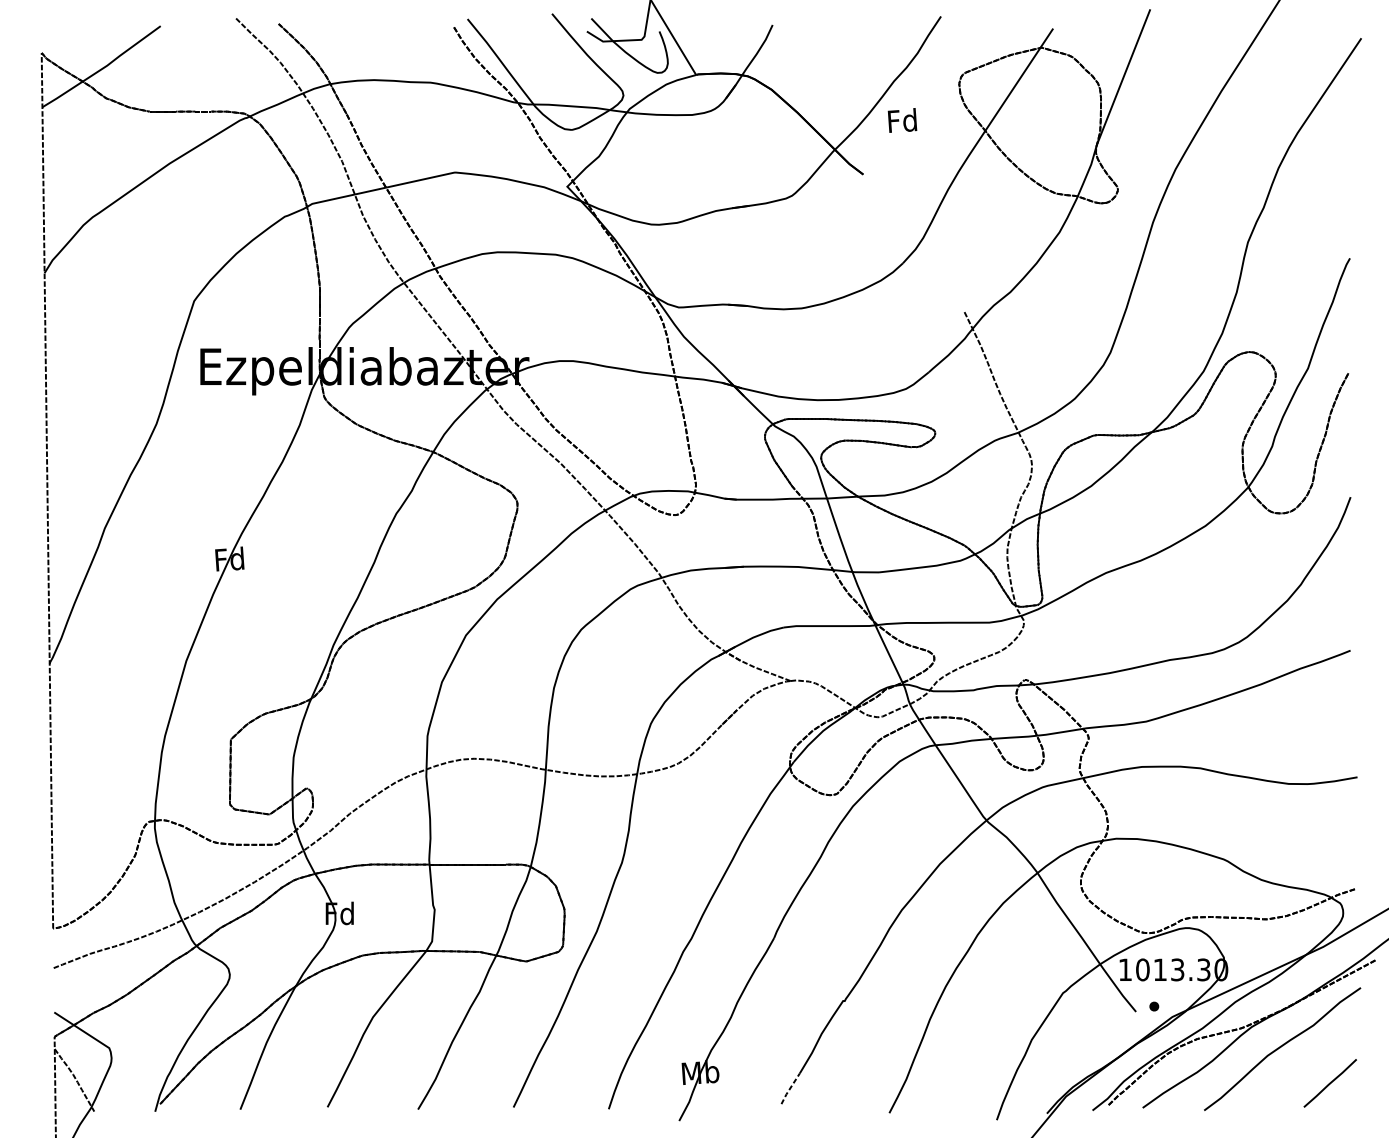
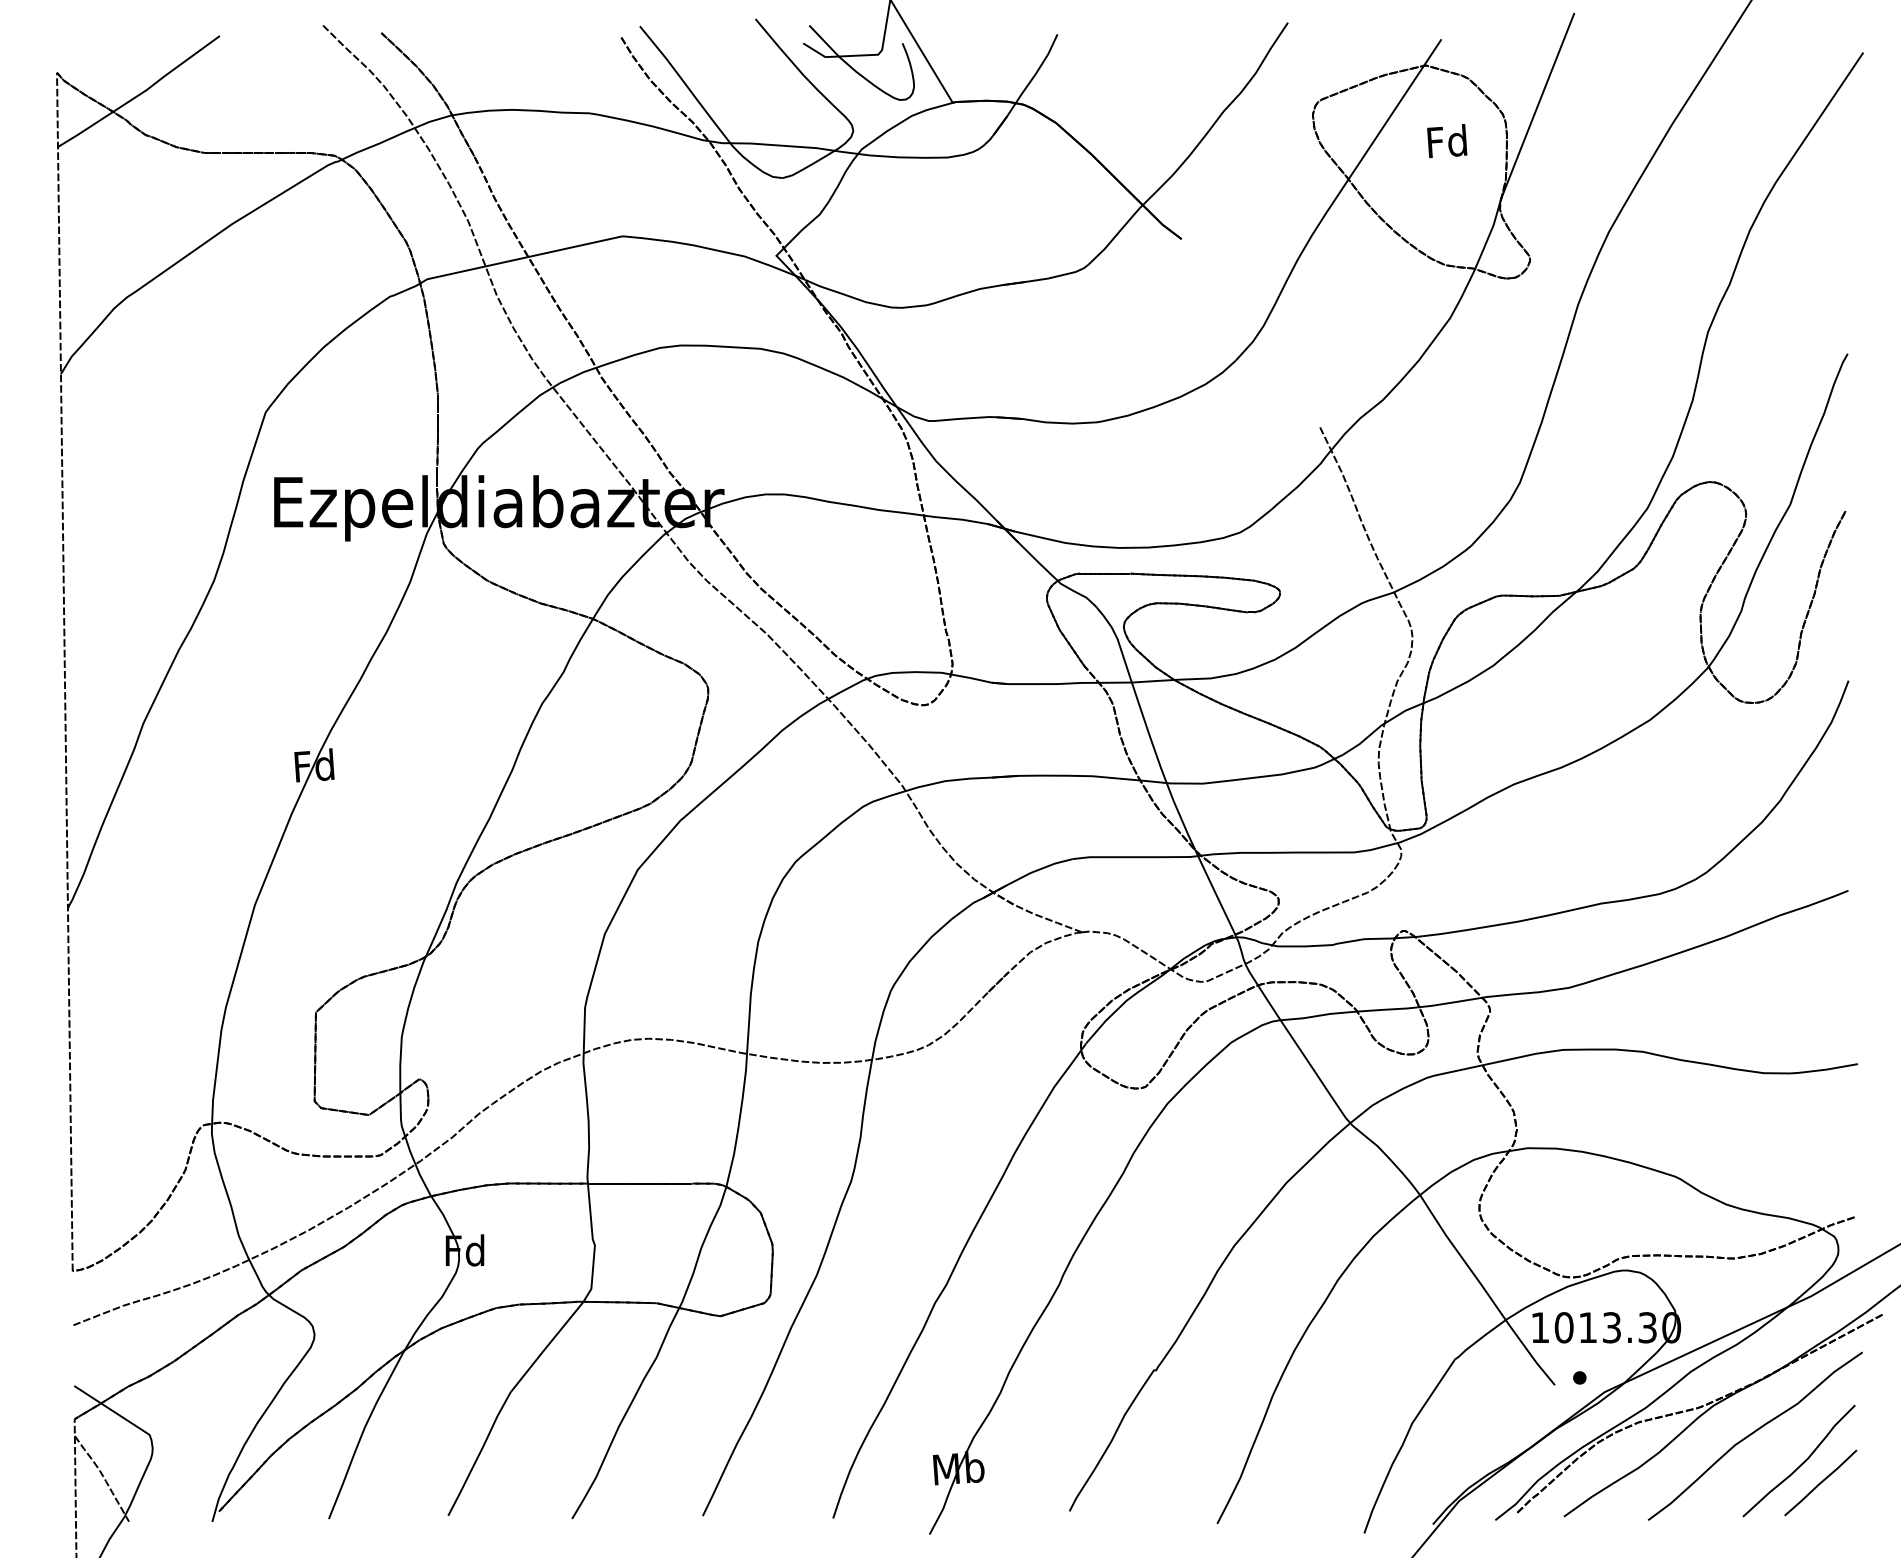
text: (902, 120) -> (1447, 141), moved
curve: (1316, 1069) -> (1801, 1463), added
line: (790, 1088) -> (1081, 1490), dashed -> solid

